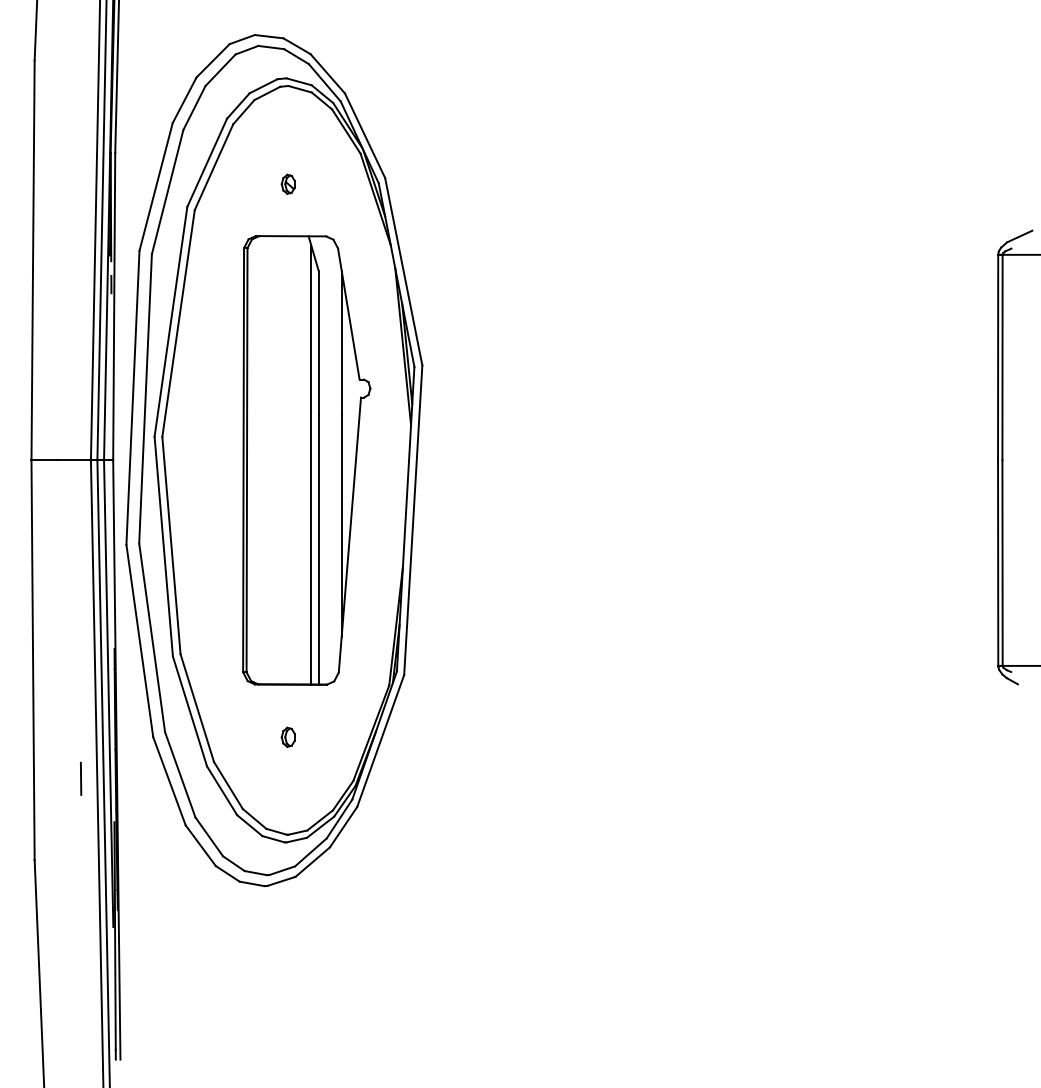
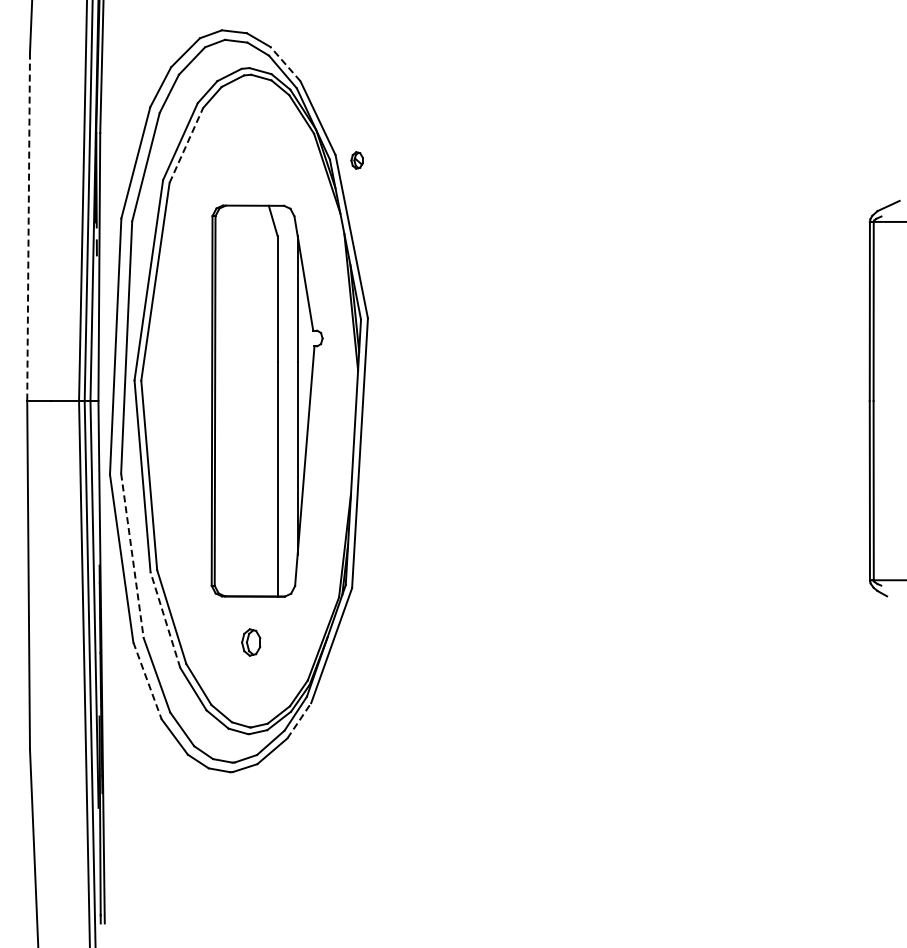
line: (327, 74) -> (285, 64), solid -> dashed
line: (214, 167) -> (186, 145), solid -> dashed
part: (287, 184) -> (356, 160), moved
line: (32, 261) -> (28, 227), solid -> dashed
line: (311, 465) -> (271, 405), removed
line: (152, 637) -> (132, 555), solid -> dashed
line: (190, 710) -> (165, 619), solid -> dashed
part: (287, 737) -> (250, 642), size x1.6
line: (81, 778) -> (70, 678), removed
line: (169, 780) -> (147, 680), solid -> dashed
line: (343, 826) -> (299, 720), solid -> dashed

